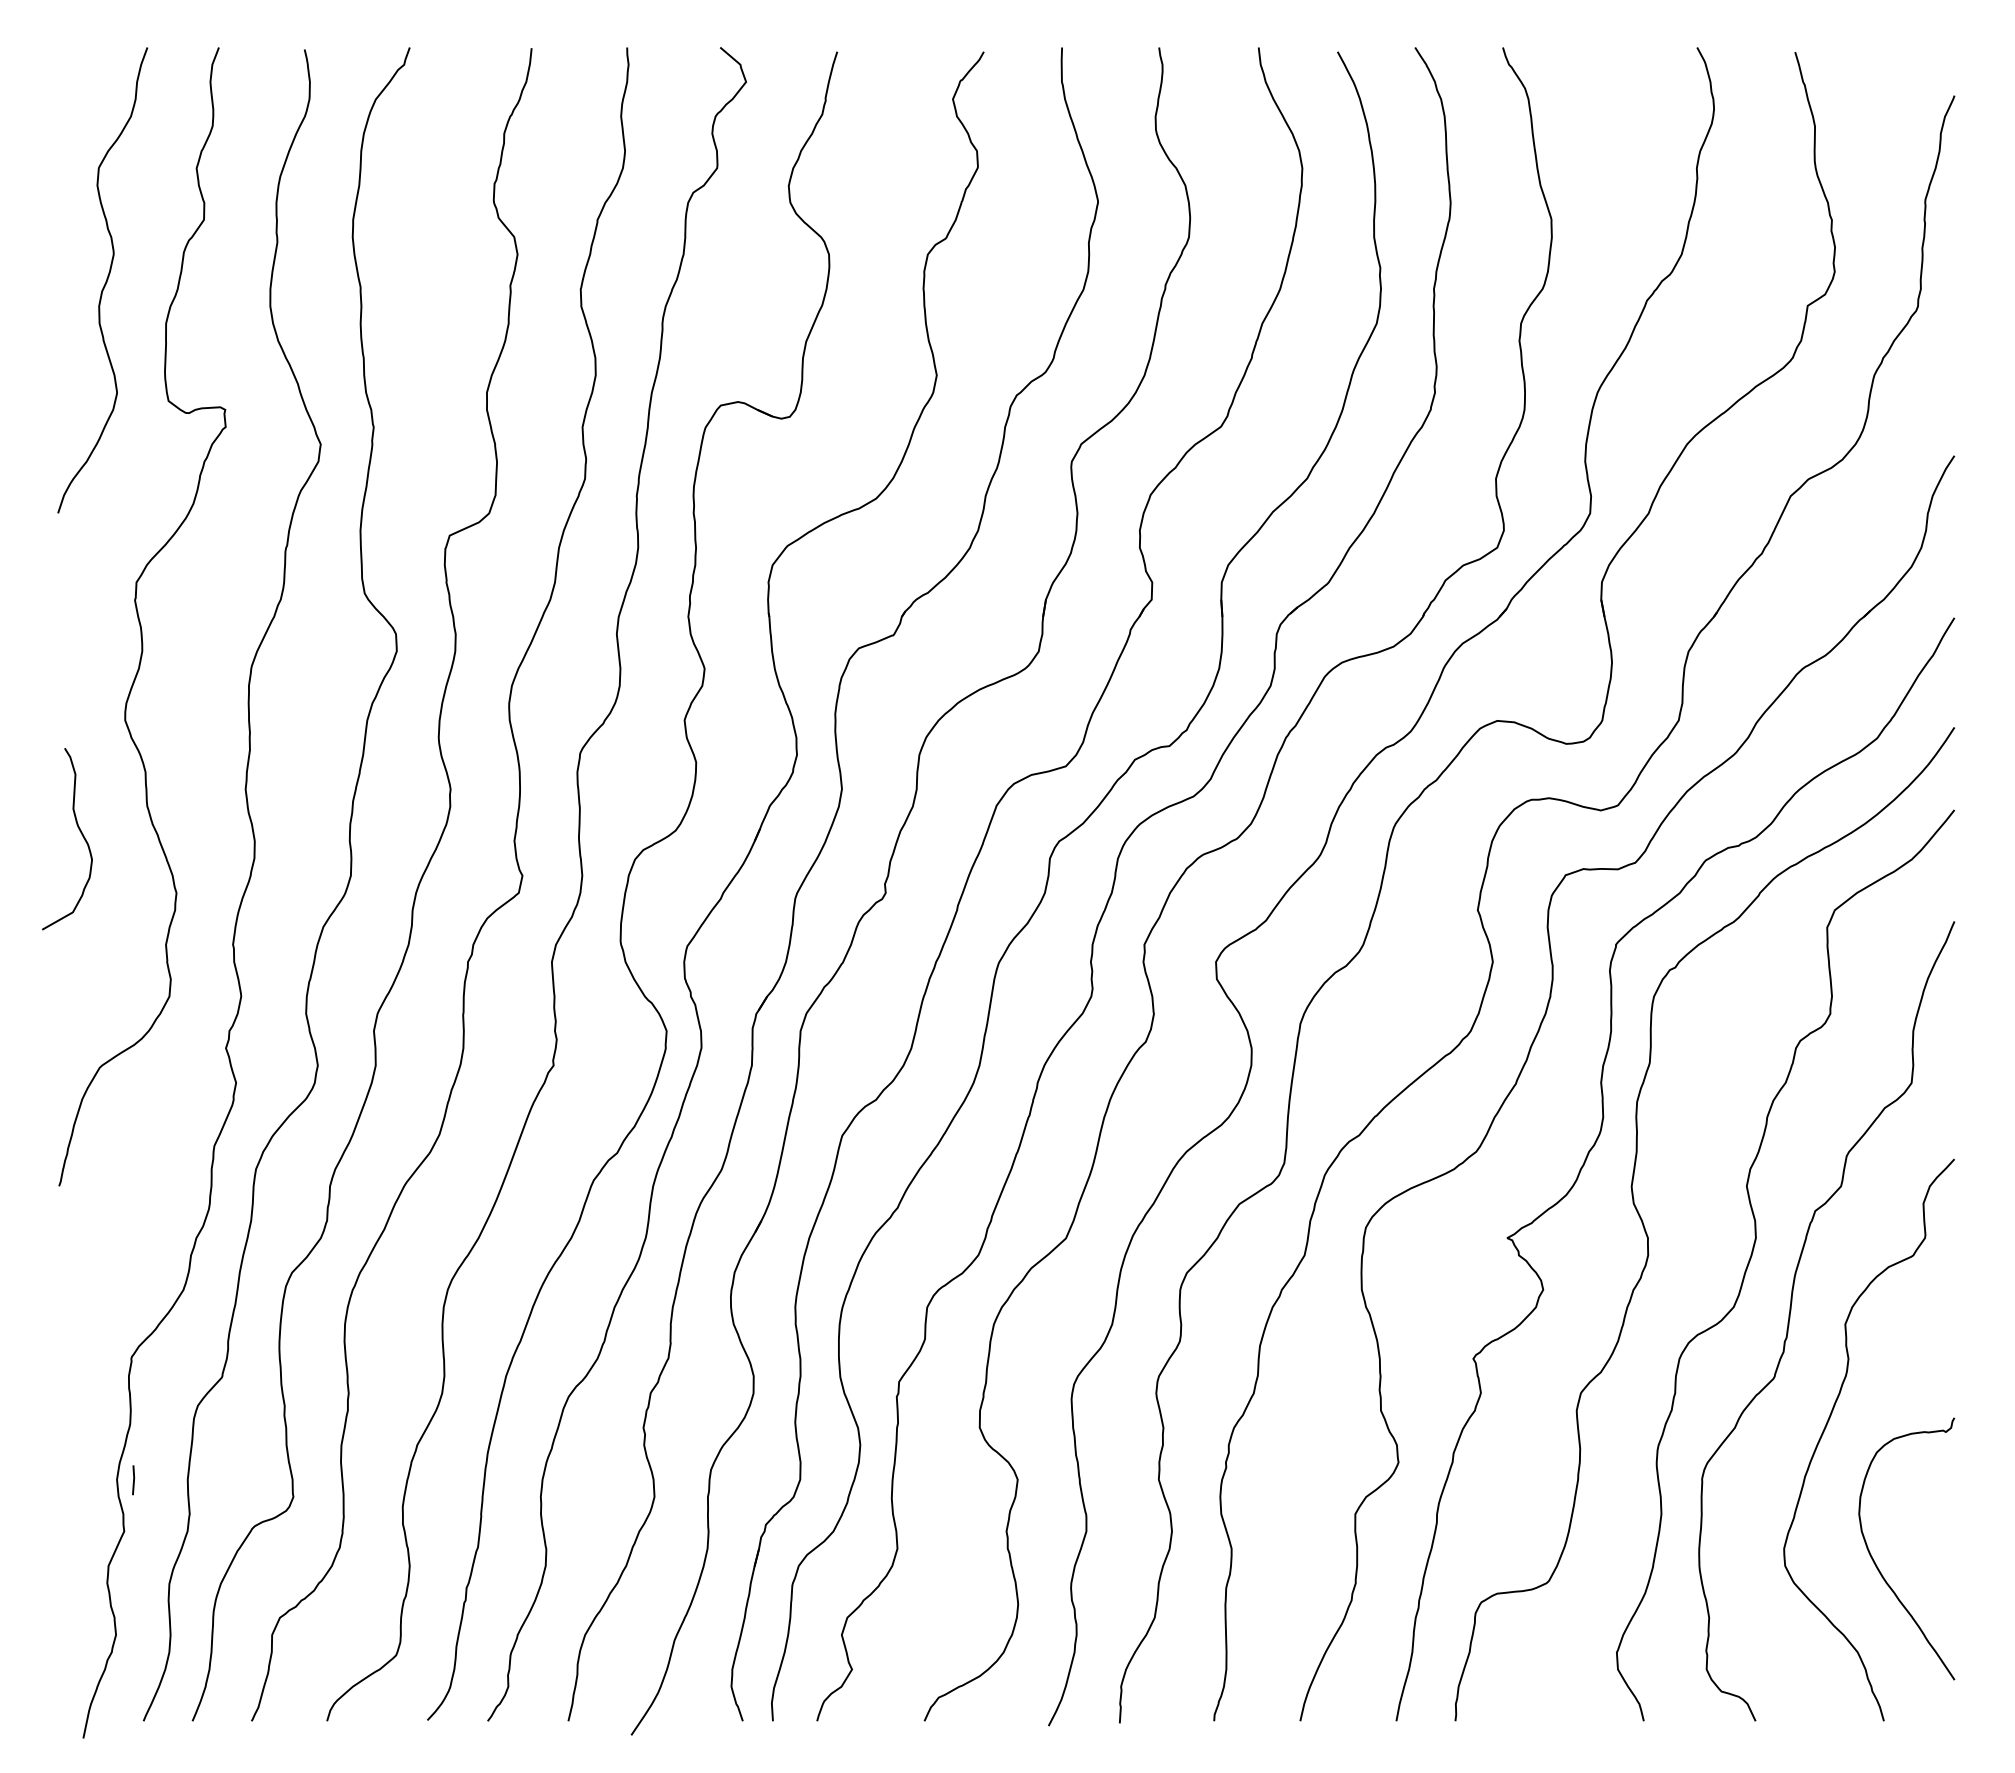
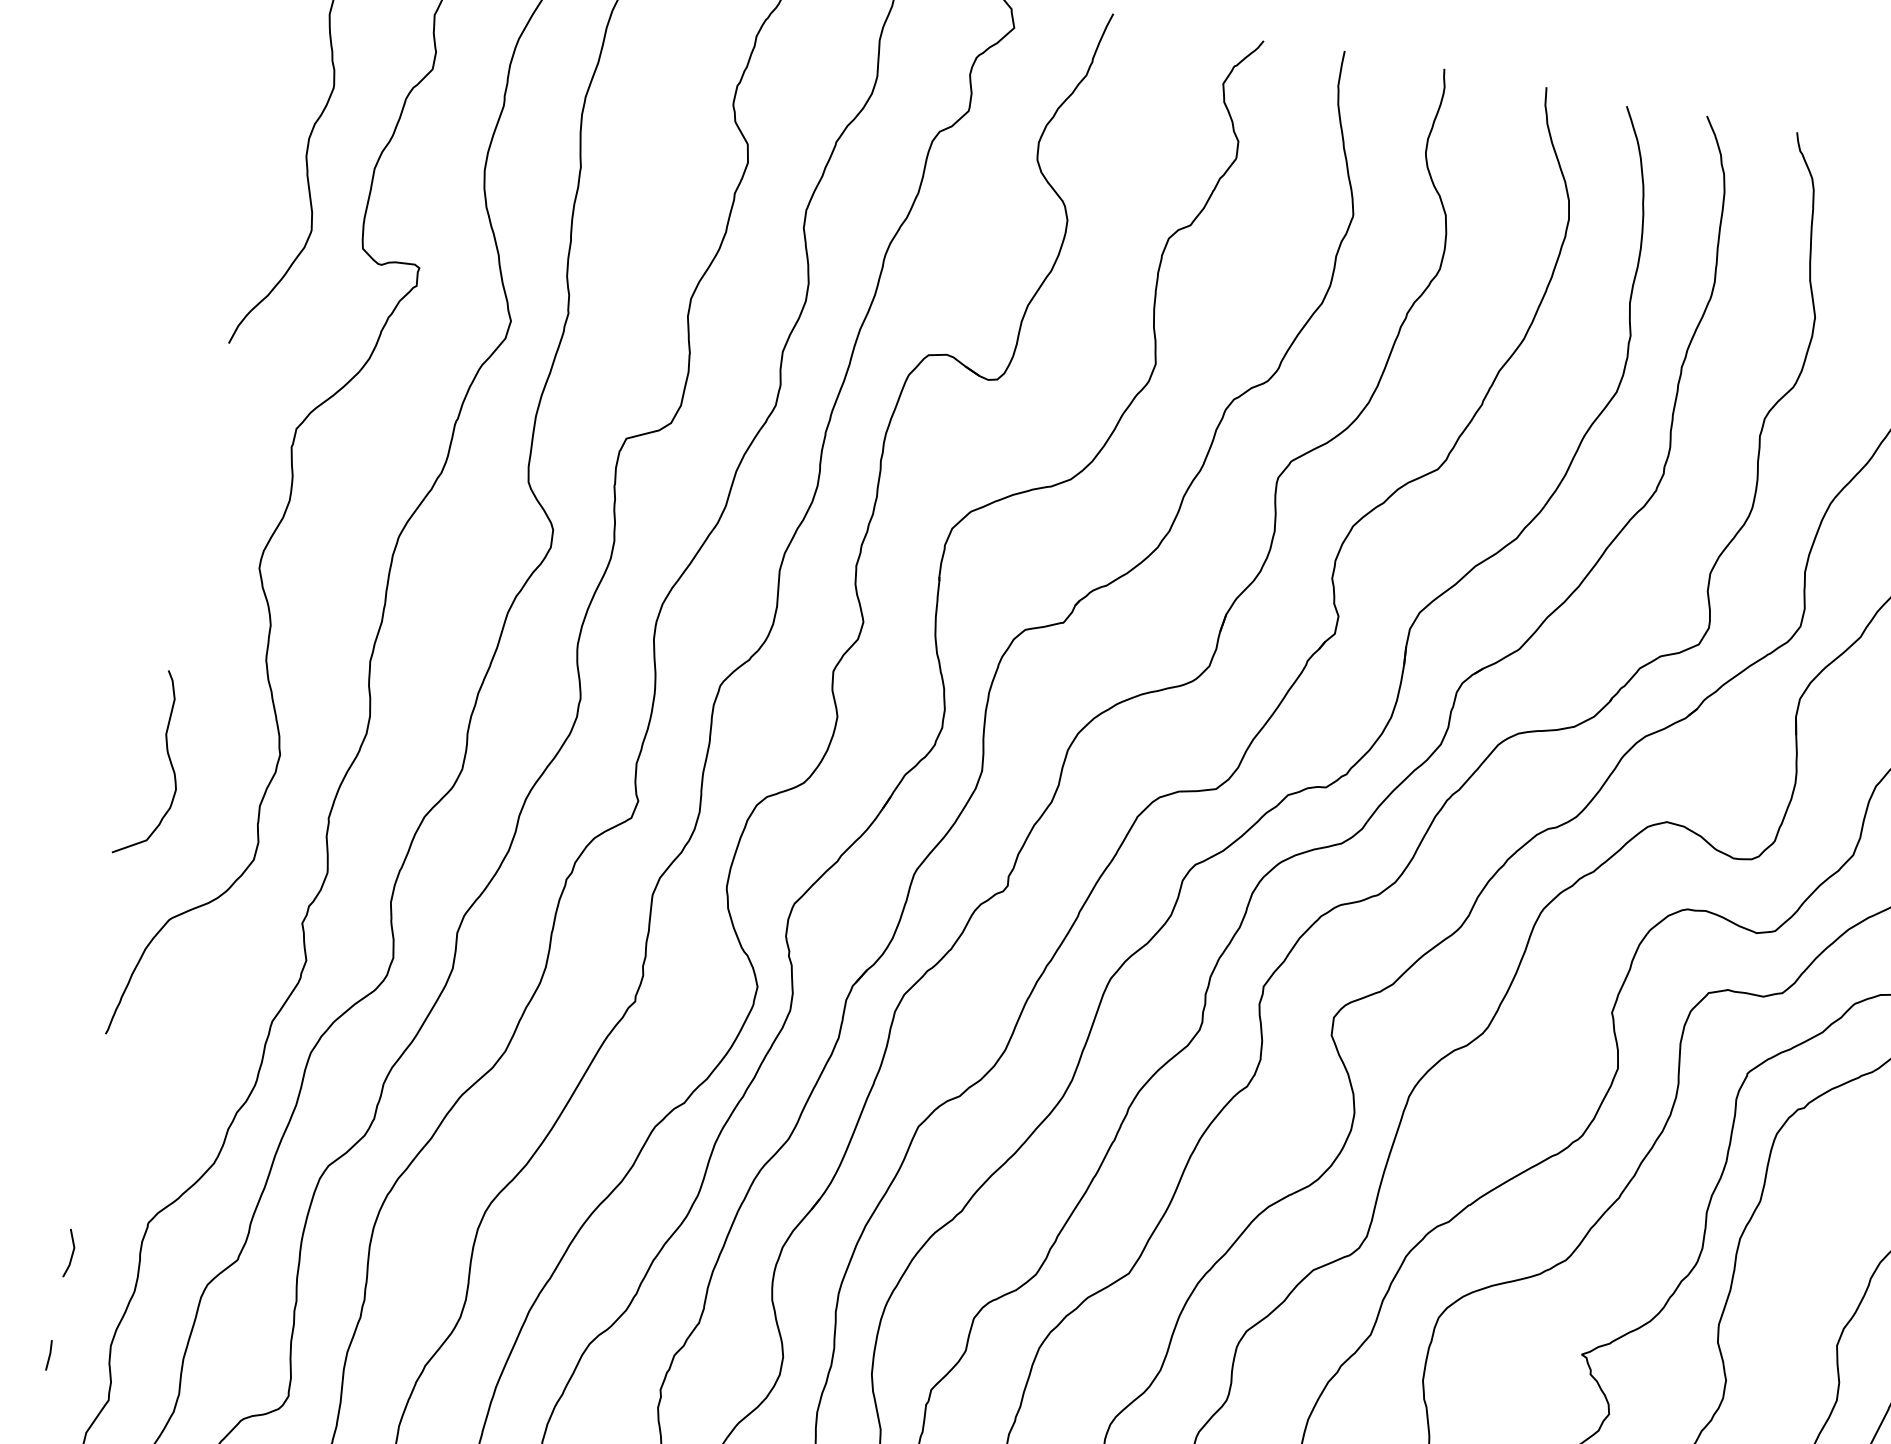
curve: (79, 831) -> (168, 758), moved
line: (64, 1399) -> (71, 1253), added
line: (133, 1480) -> (49, 1355), moved

